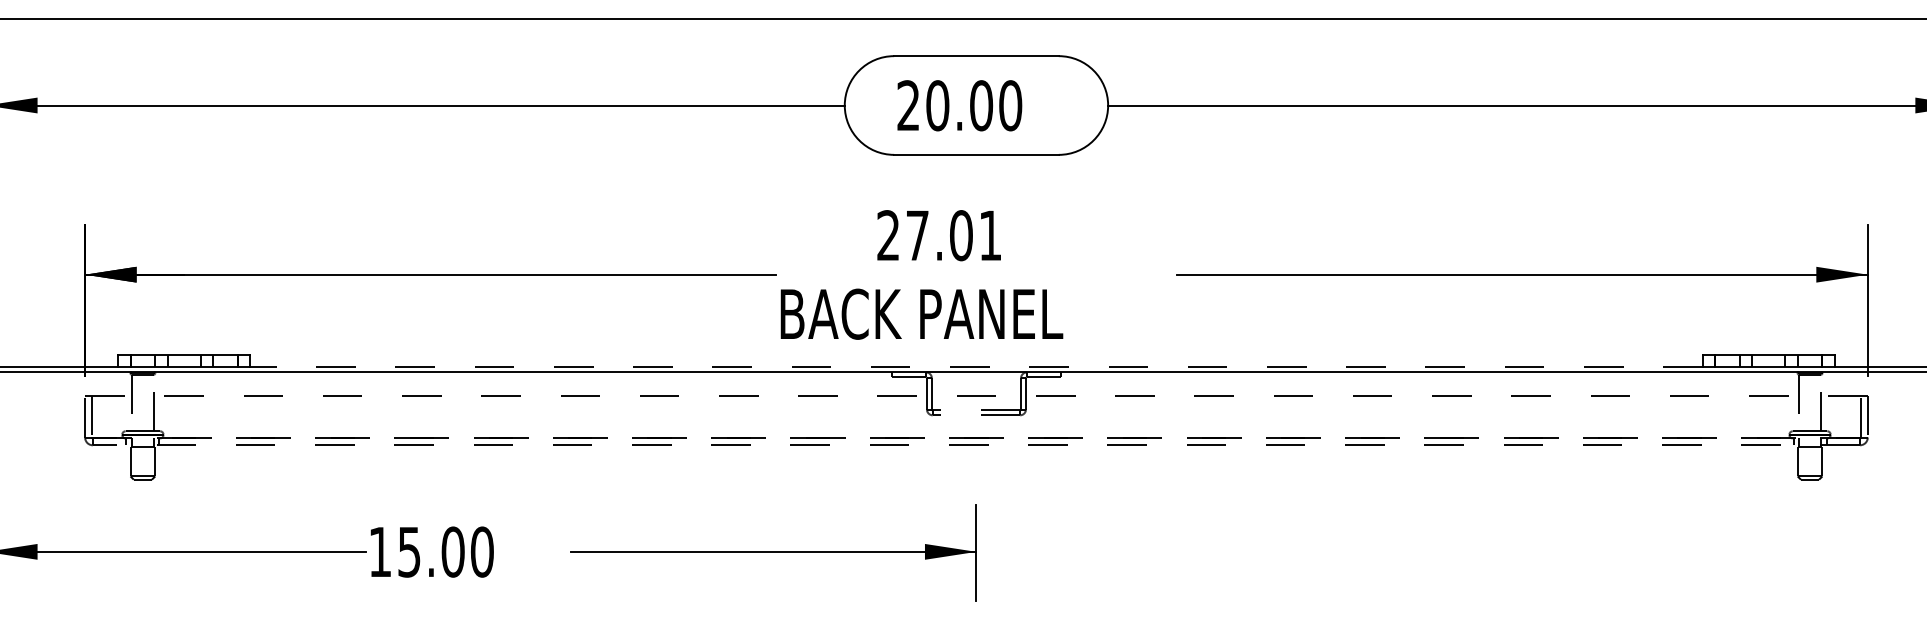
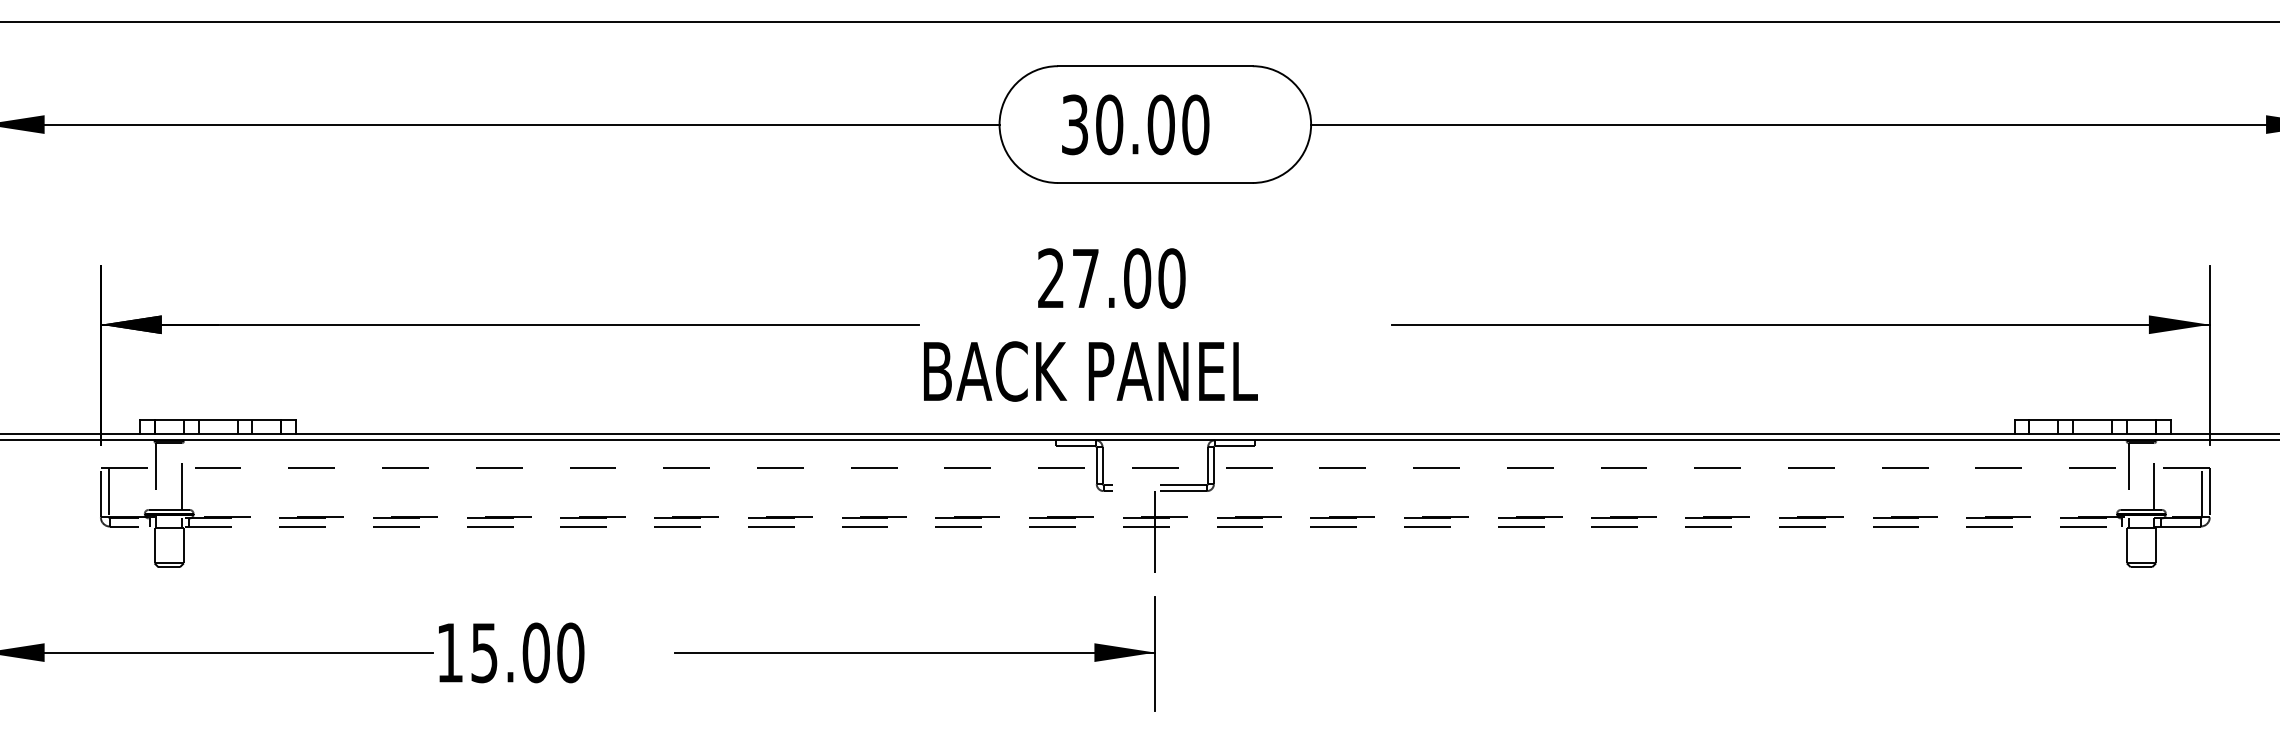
text: (908, 105) -> (1074, 124), 20.00 -> 30.00
text: (990, 235) -> (1171, 278), 27.01 -> 27.00
line: (975, 367) -> (1154, 434), dashed -> solid
line: (976, 449) -> (1155, 531), added

